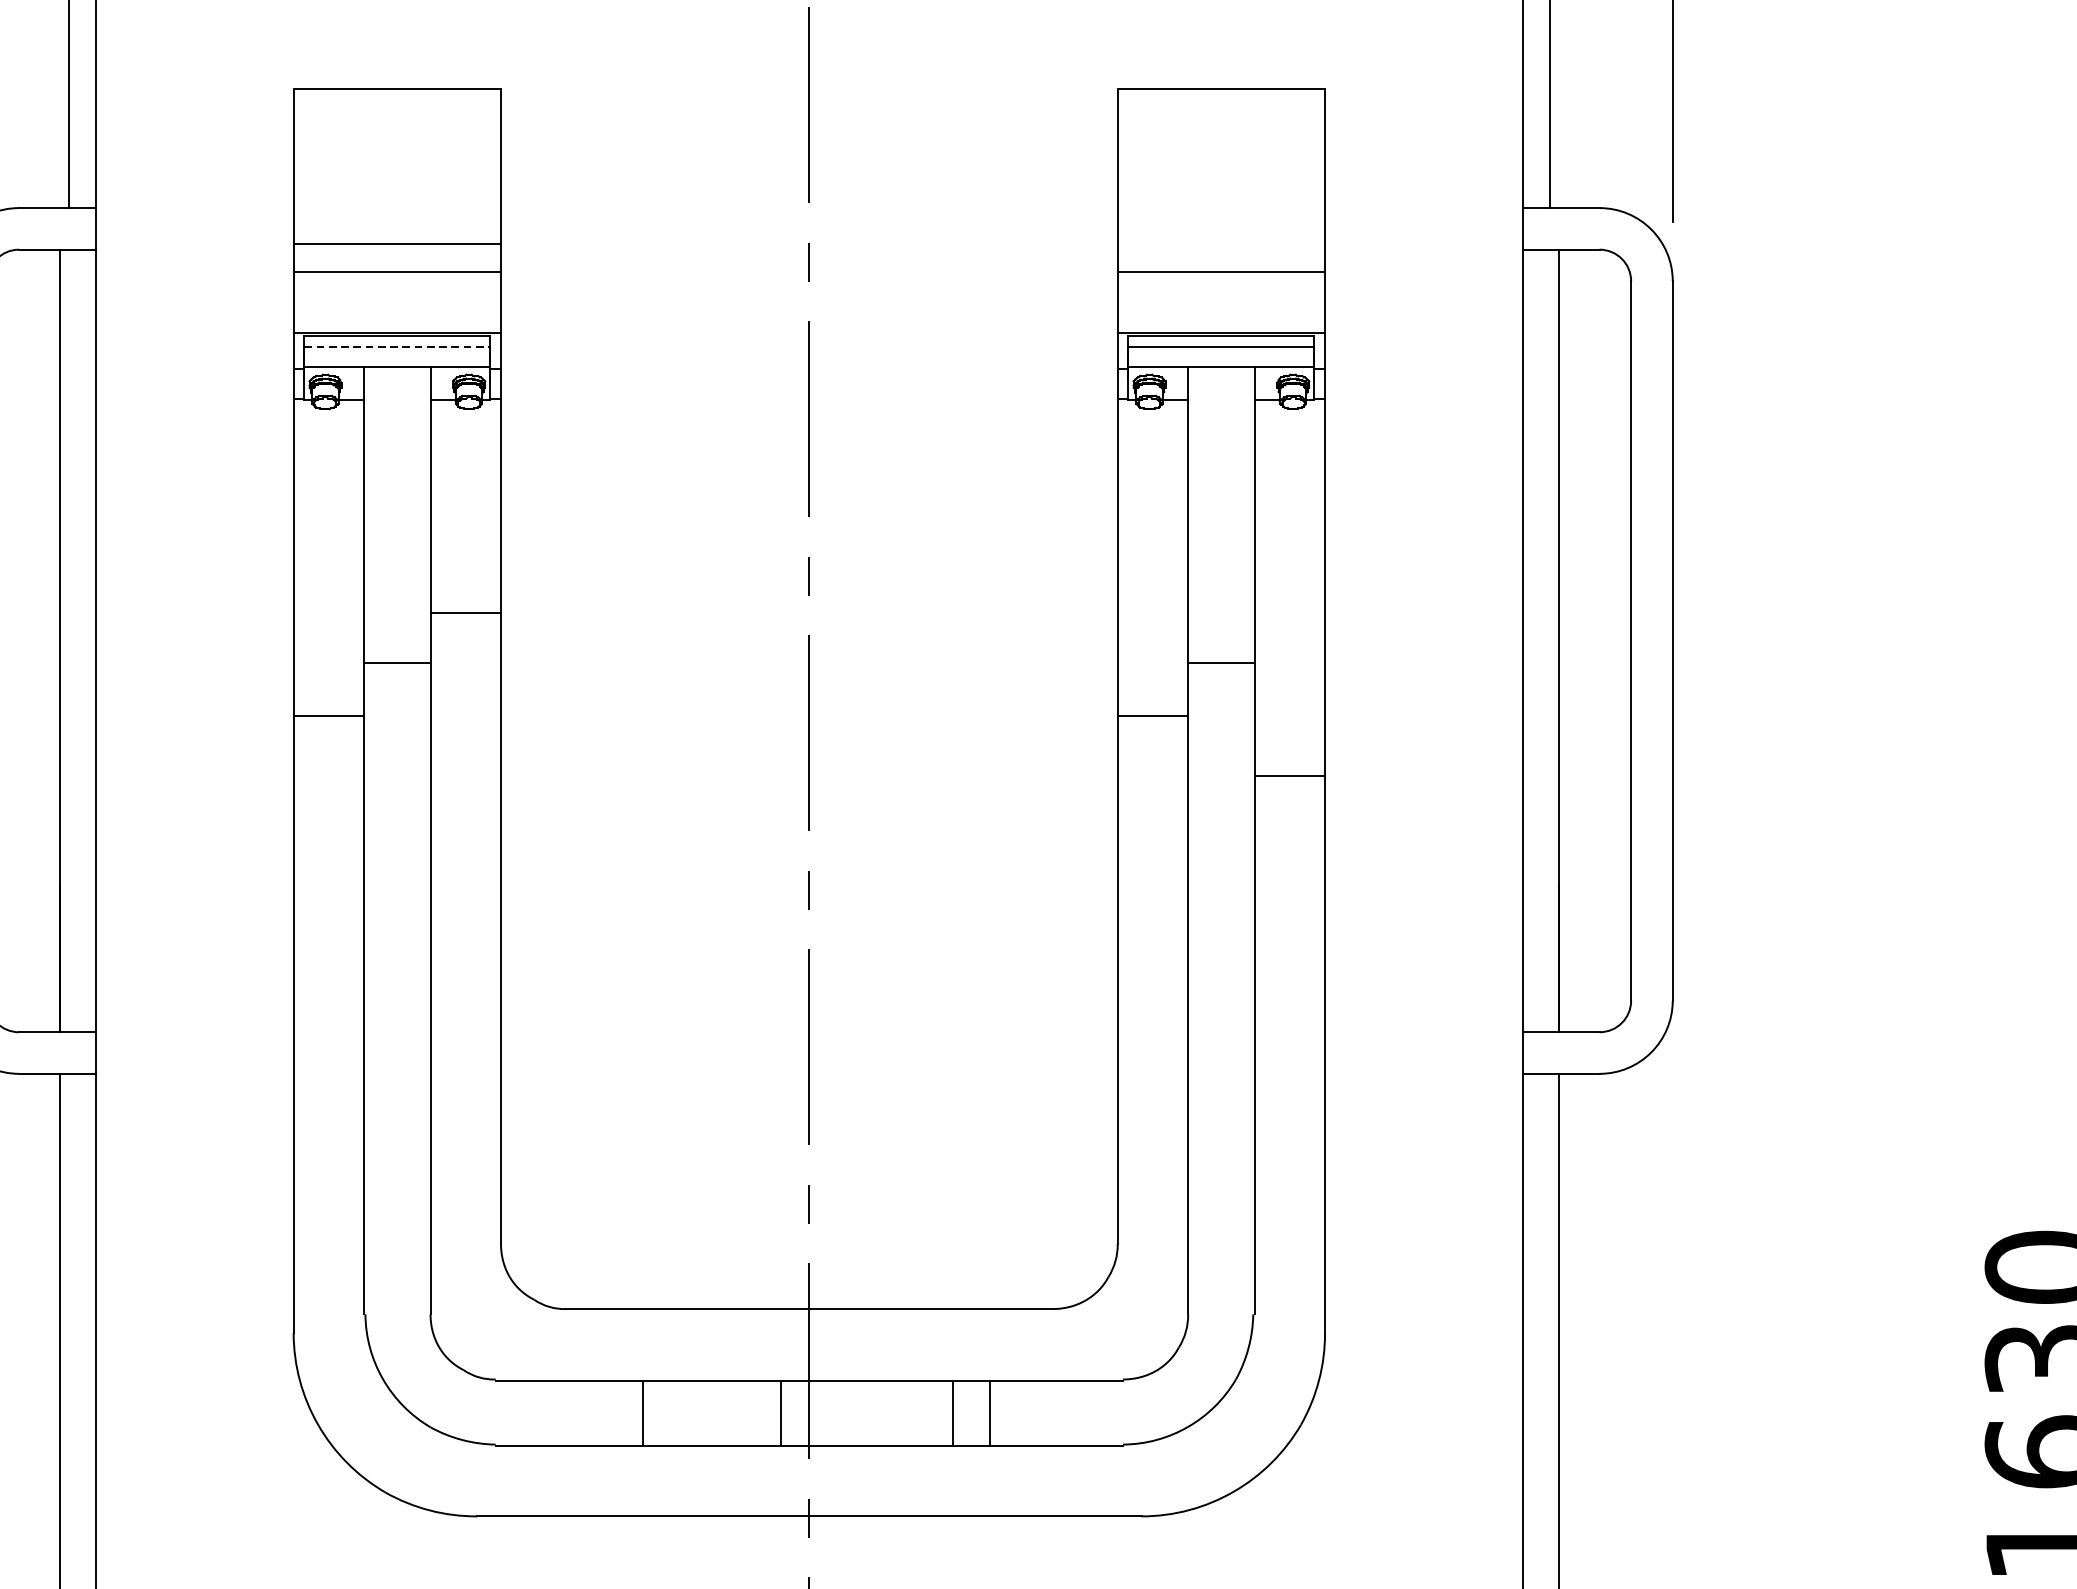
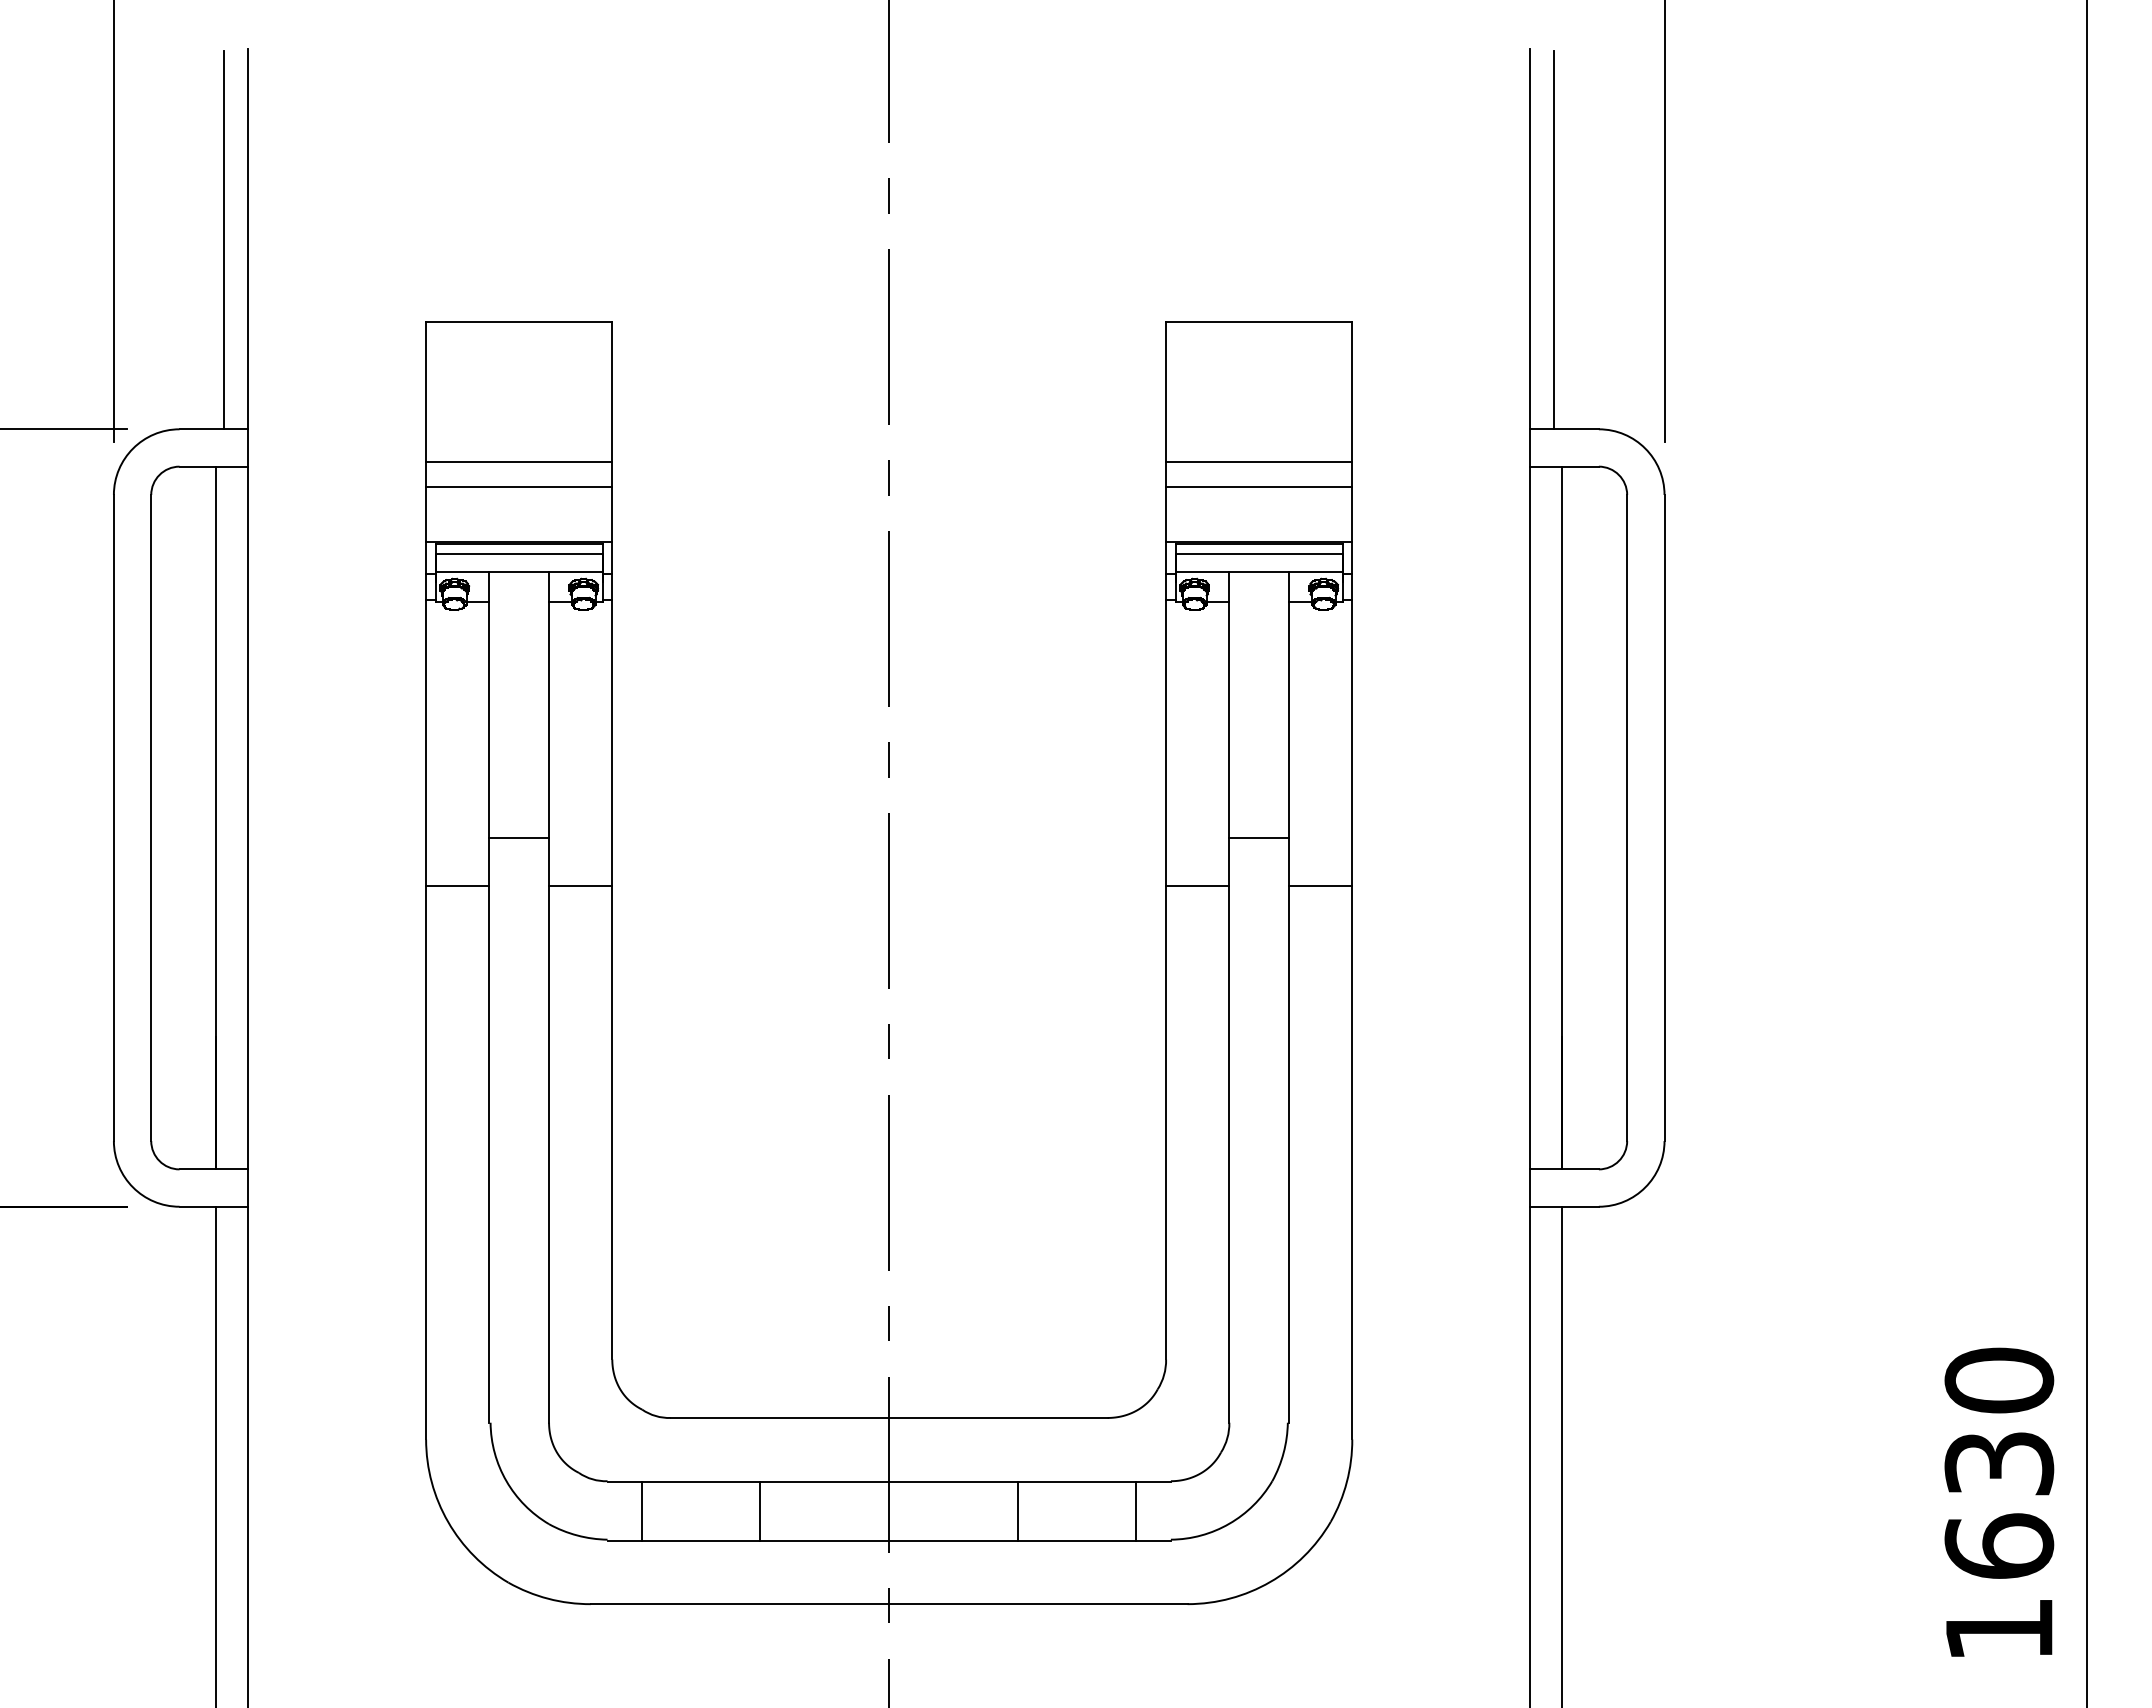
line: (1221, 243) -> (1259, 461), added
line: (397, 346) -> (519, 553), dashed -> solid
line: (465, 612) -> (580, 885), moved
line: (1289, 776) -> (1320, 885), moved
line: (643, 1413) -> (642, 1511), moved
line: (780, 1413) -> (760, 1511), moved
line: (990, 1413) -> (1136, 1511), moved

